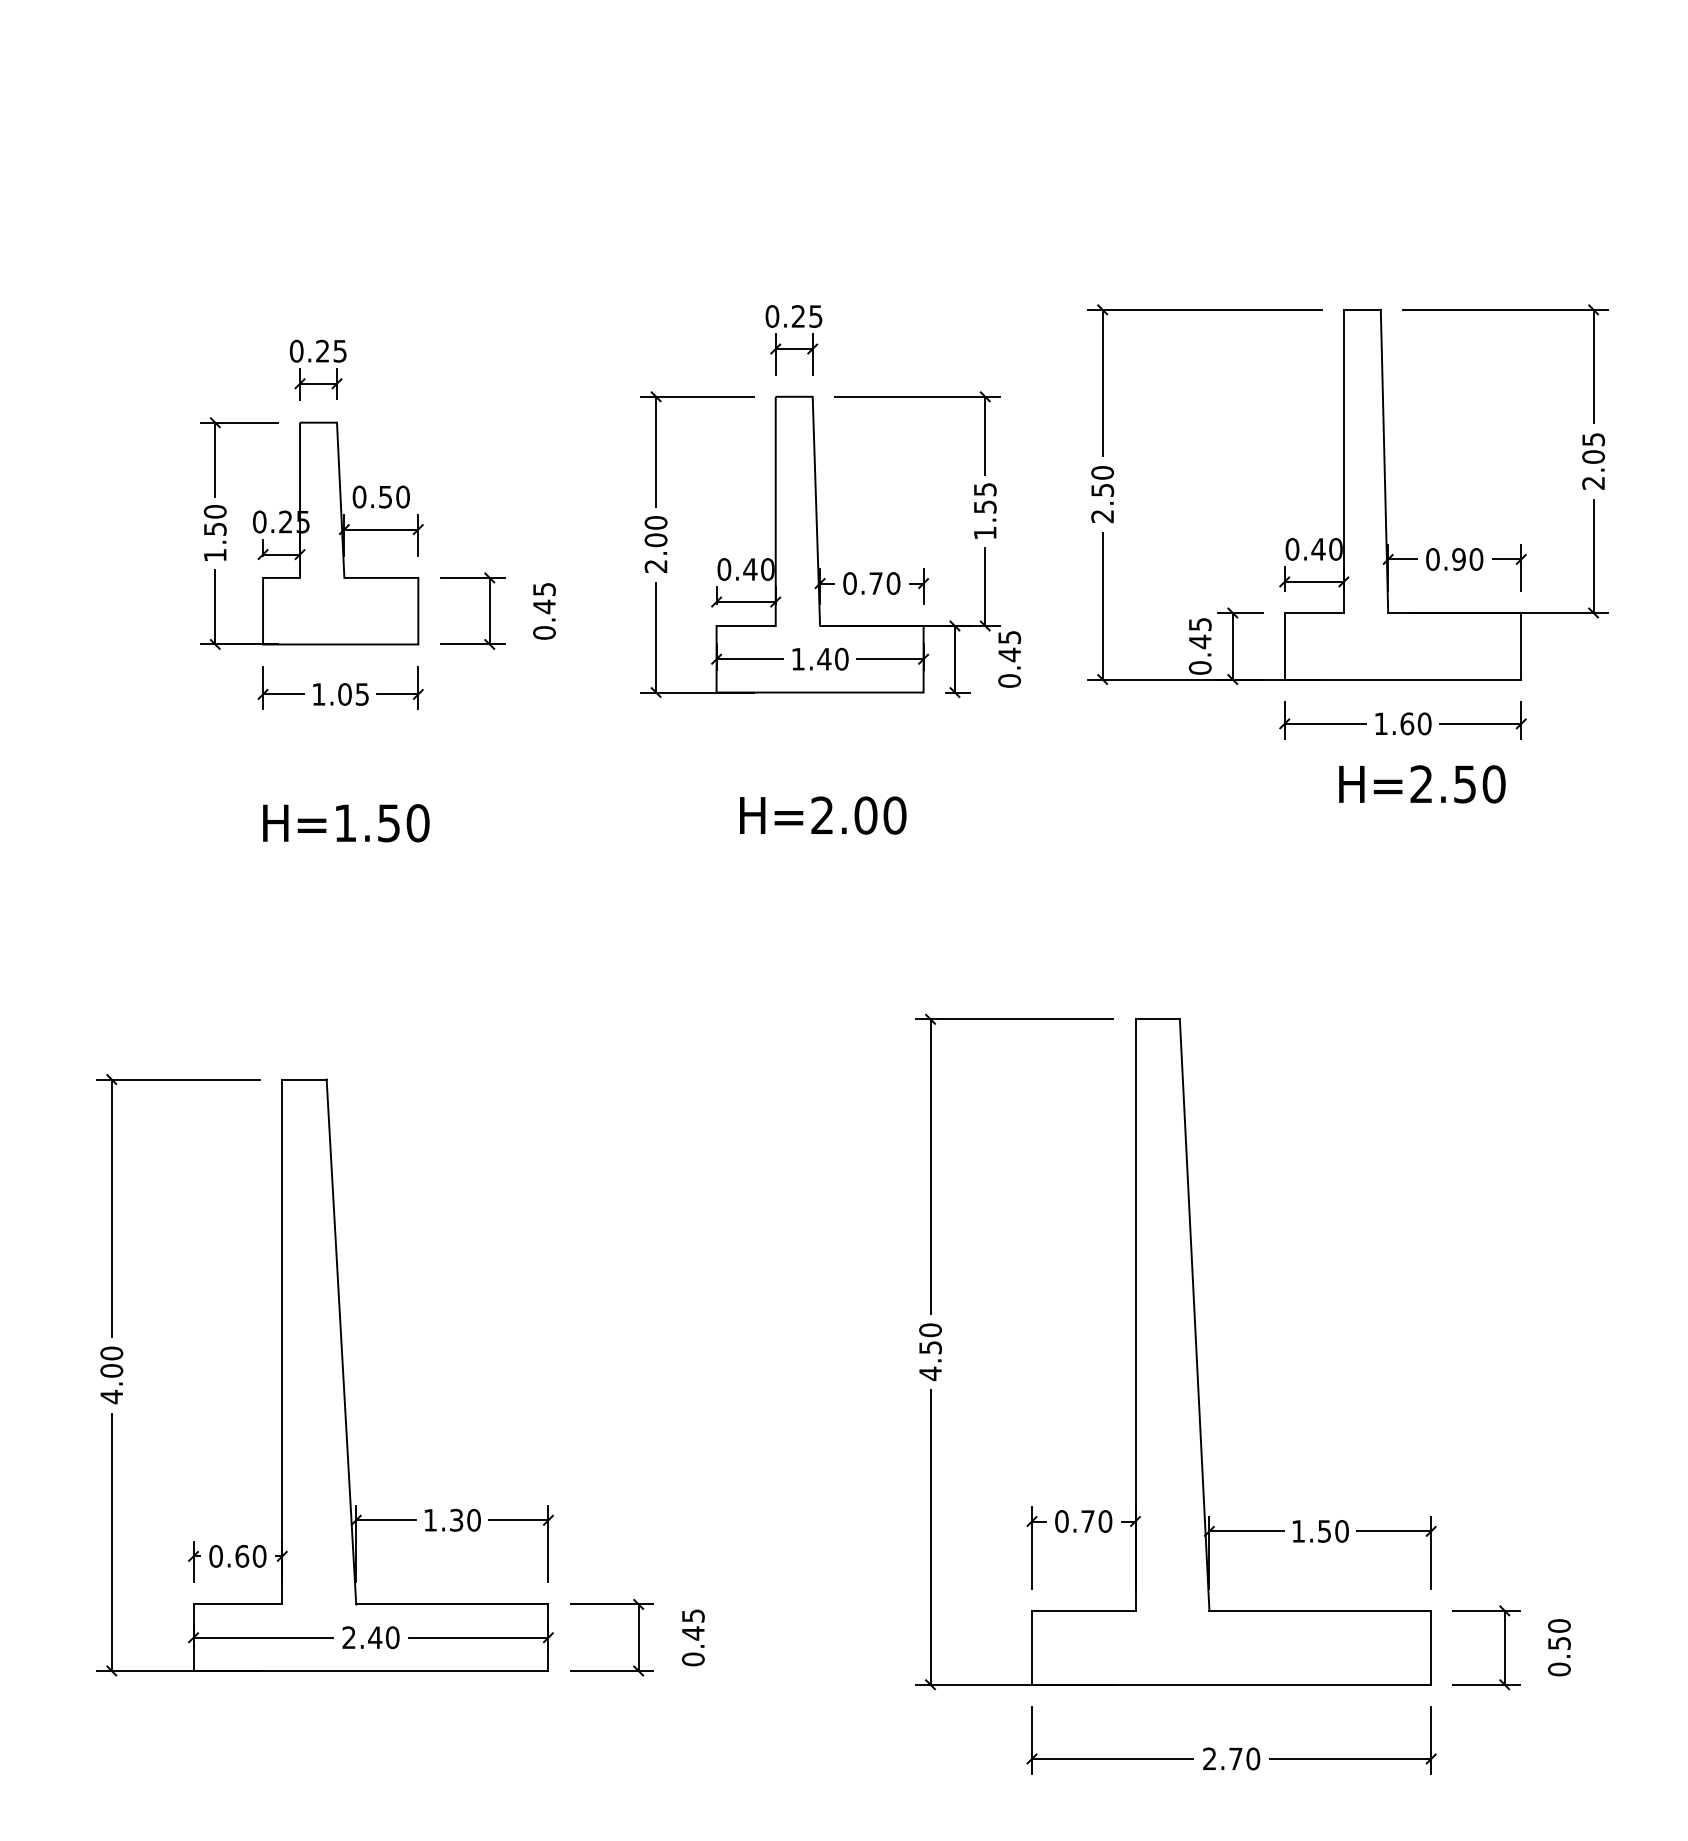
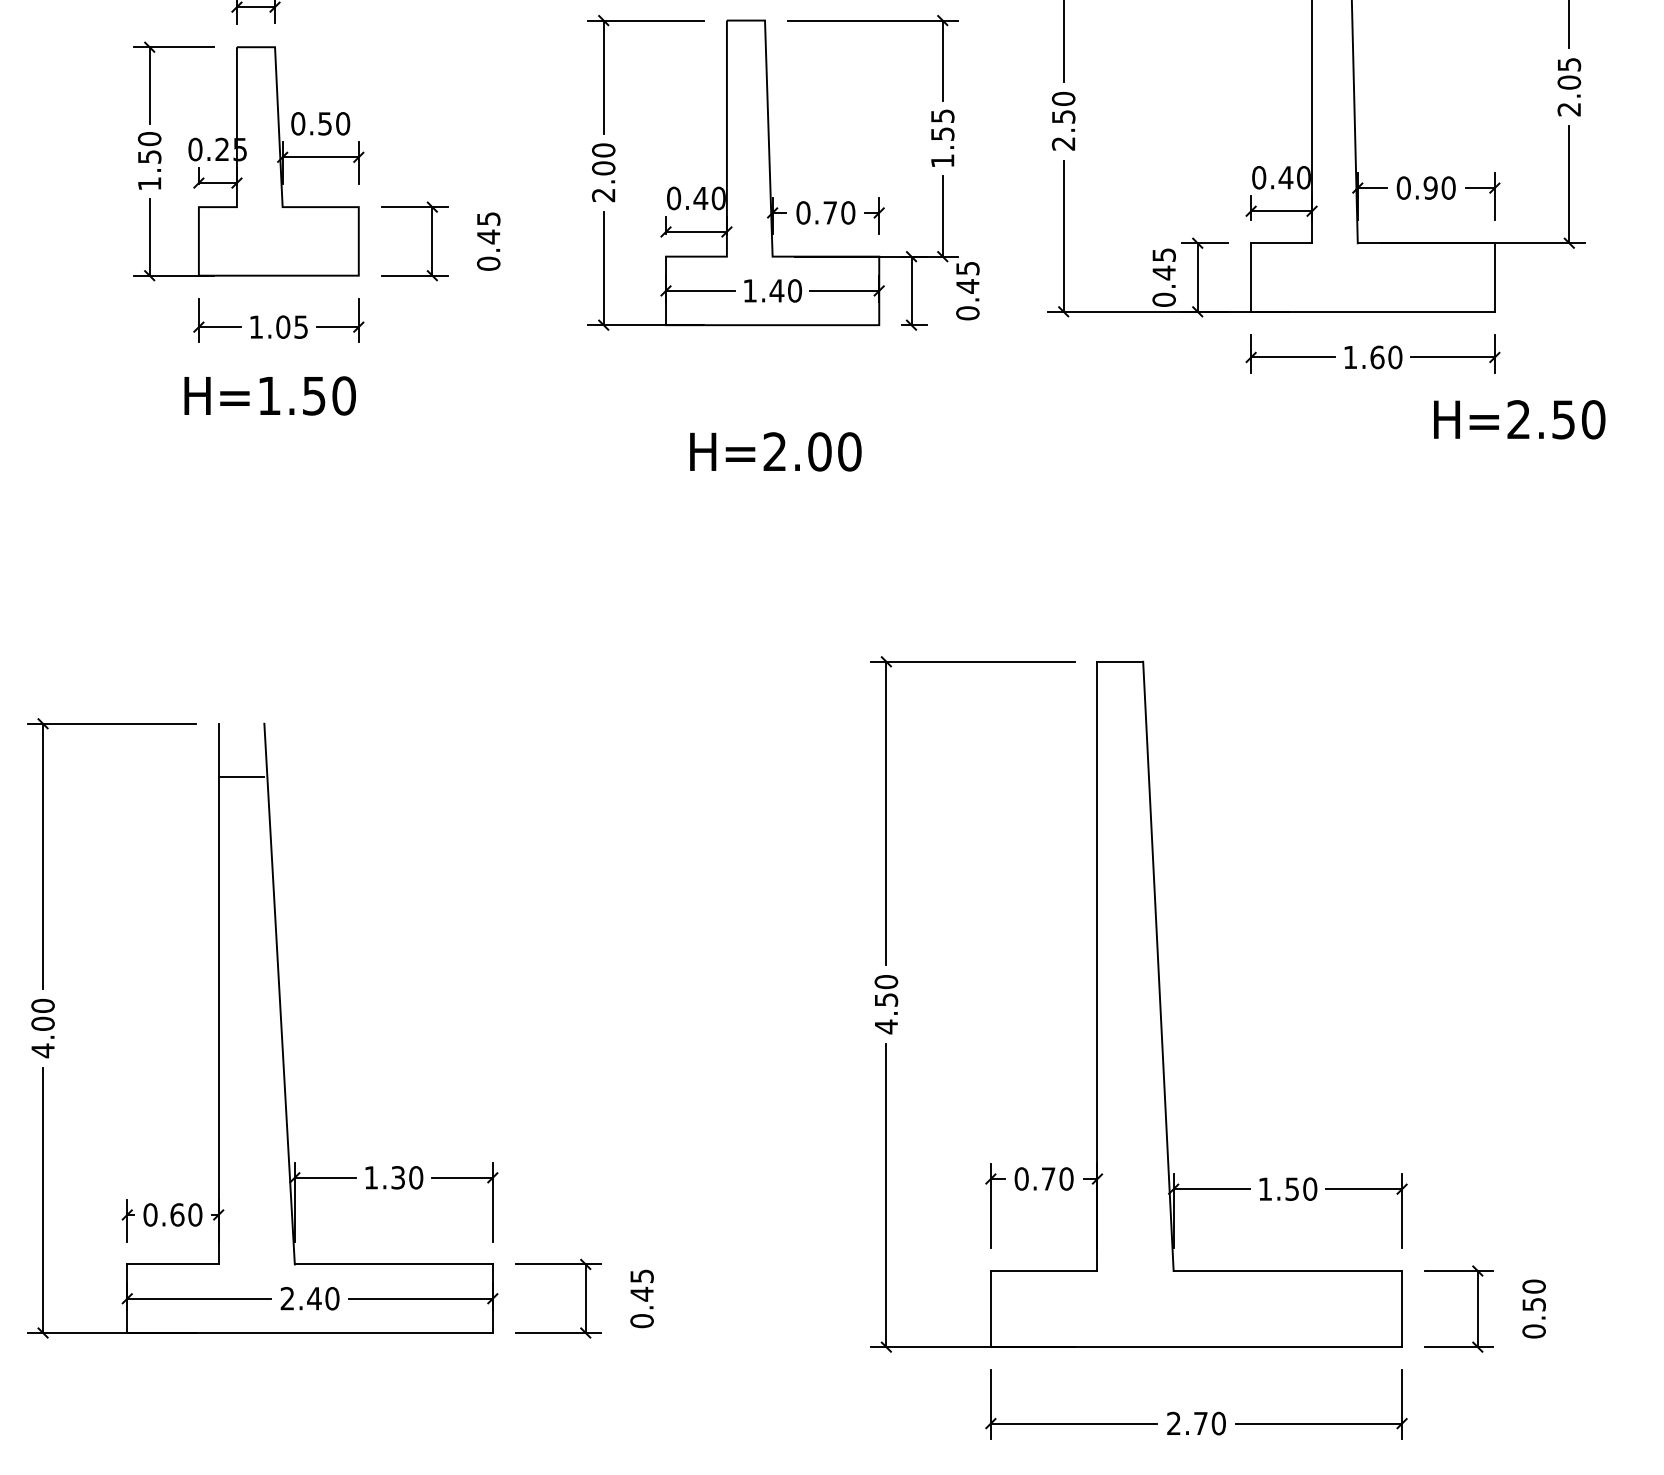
text: (1422, 784) -> (1519, 419), moved
text: (346, 823) -> (270, 396), moved
line: (304, 1079) -> (241, 777), moved

